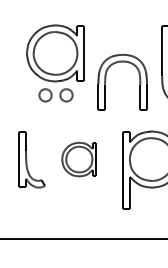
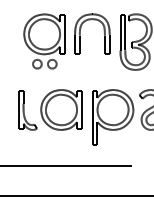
part: (138, 78) -> (103, 31), moved
part: (79, 158) -> (61, 109), size x1.67

